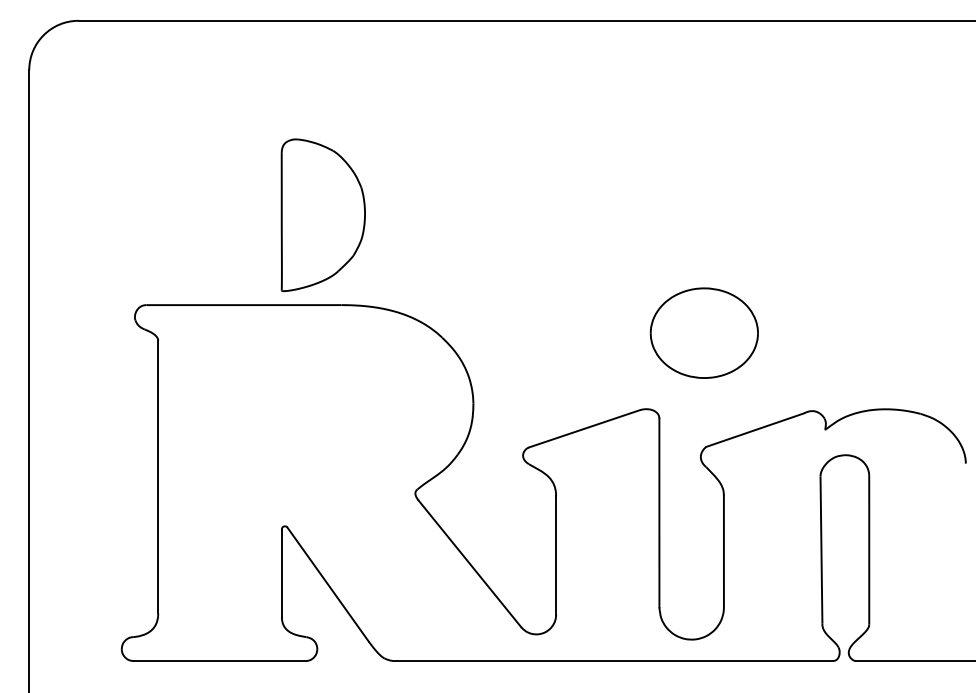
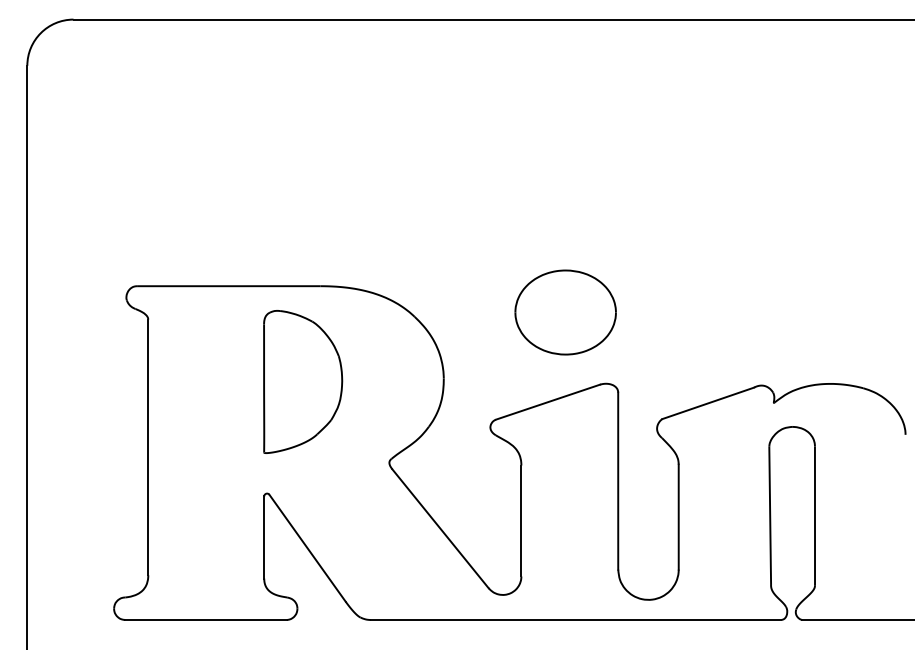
part: (322, 214) -> (302, 381), moved
part: (703, 332) -> (564, 311), moved

